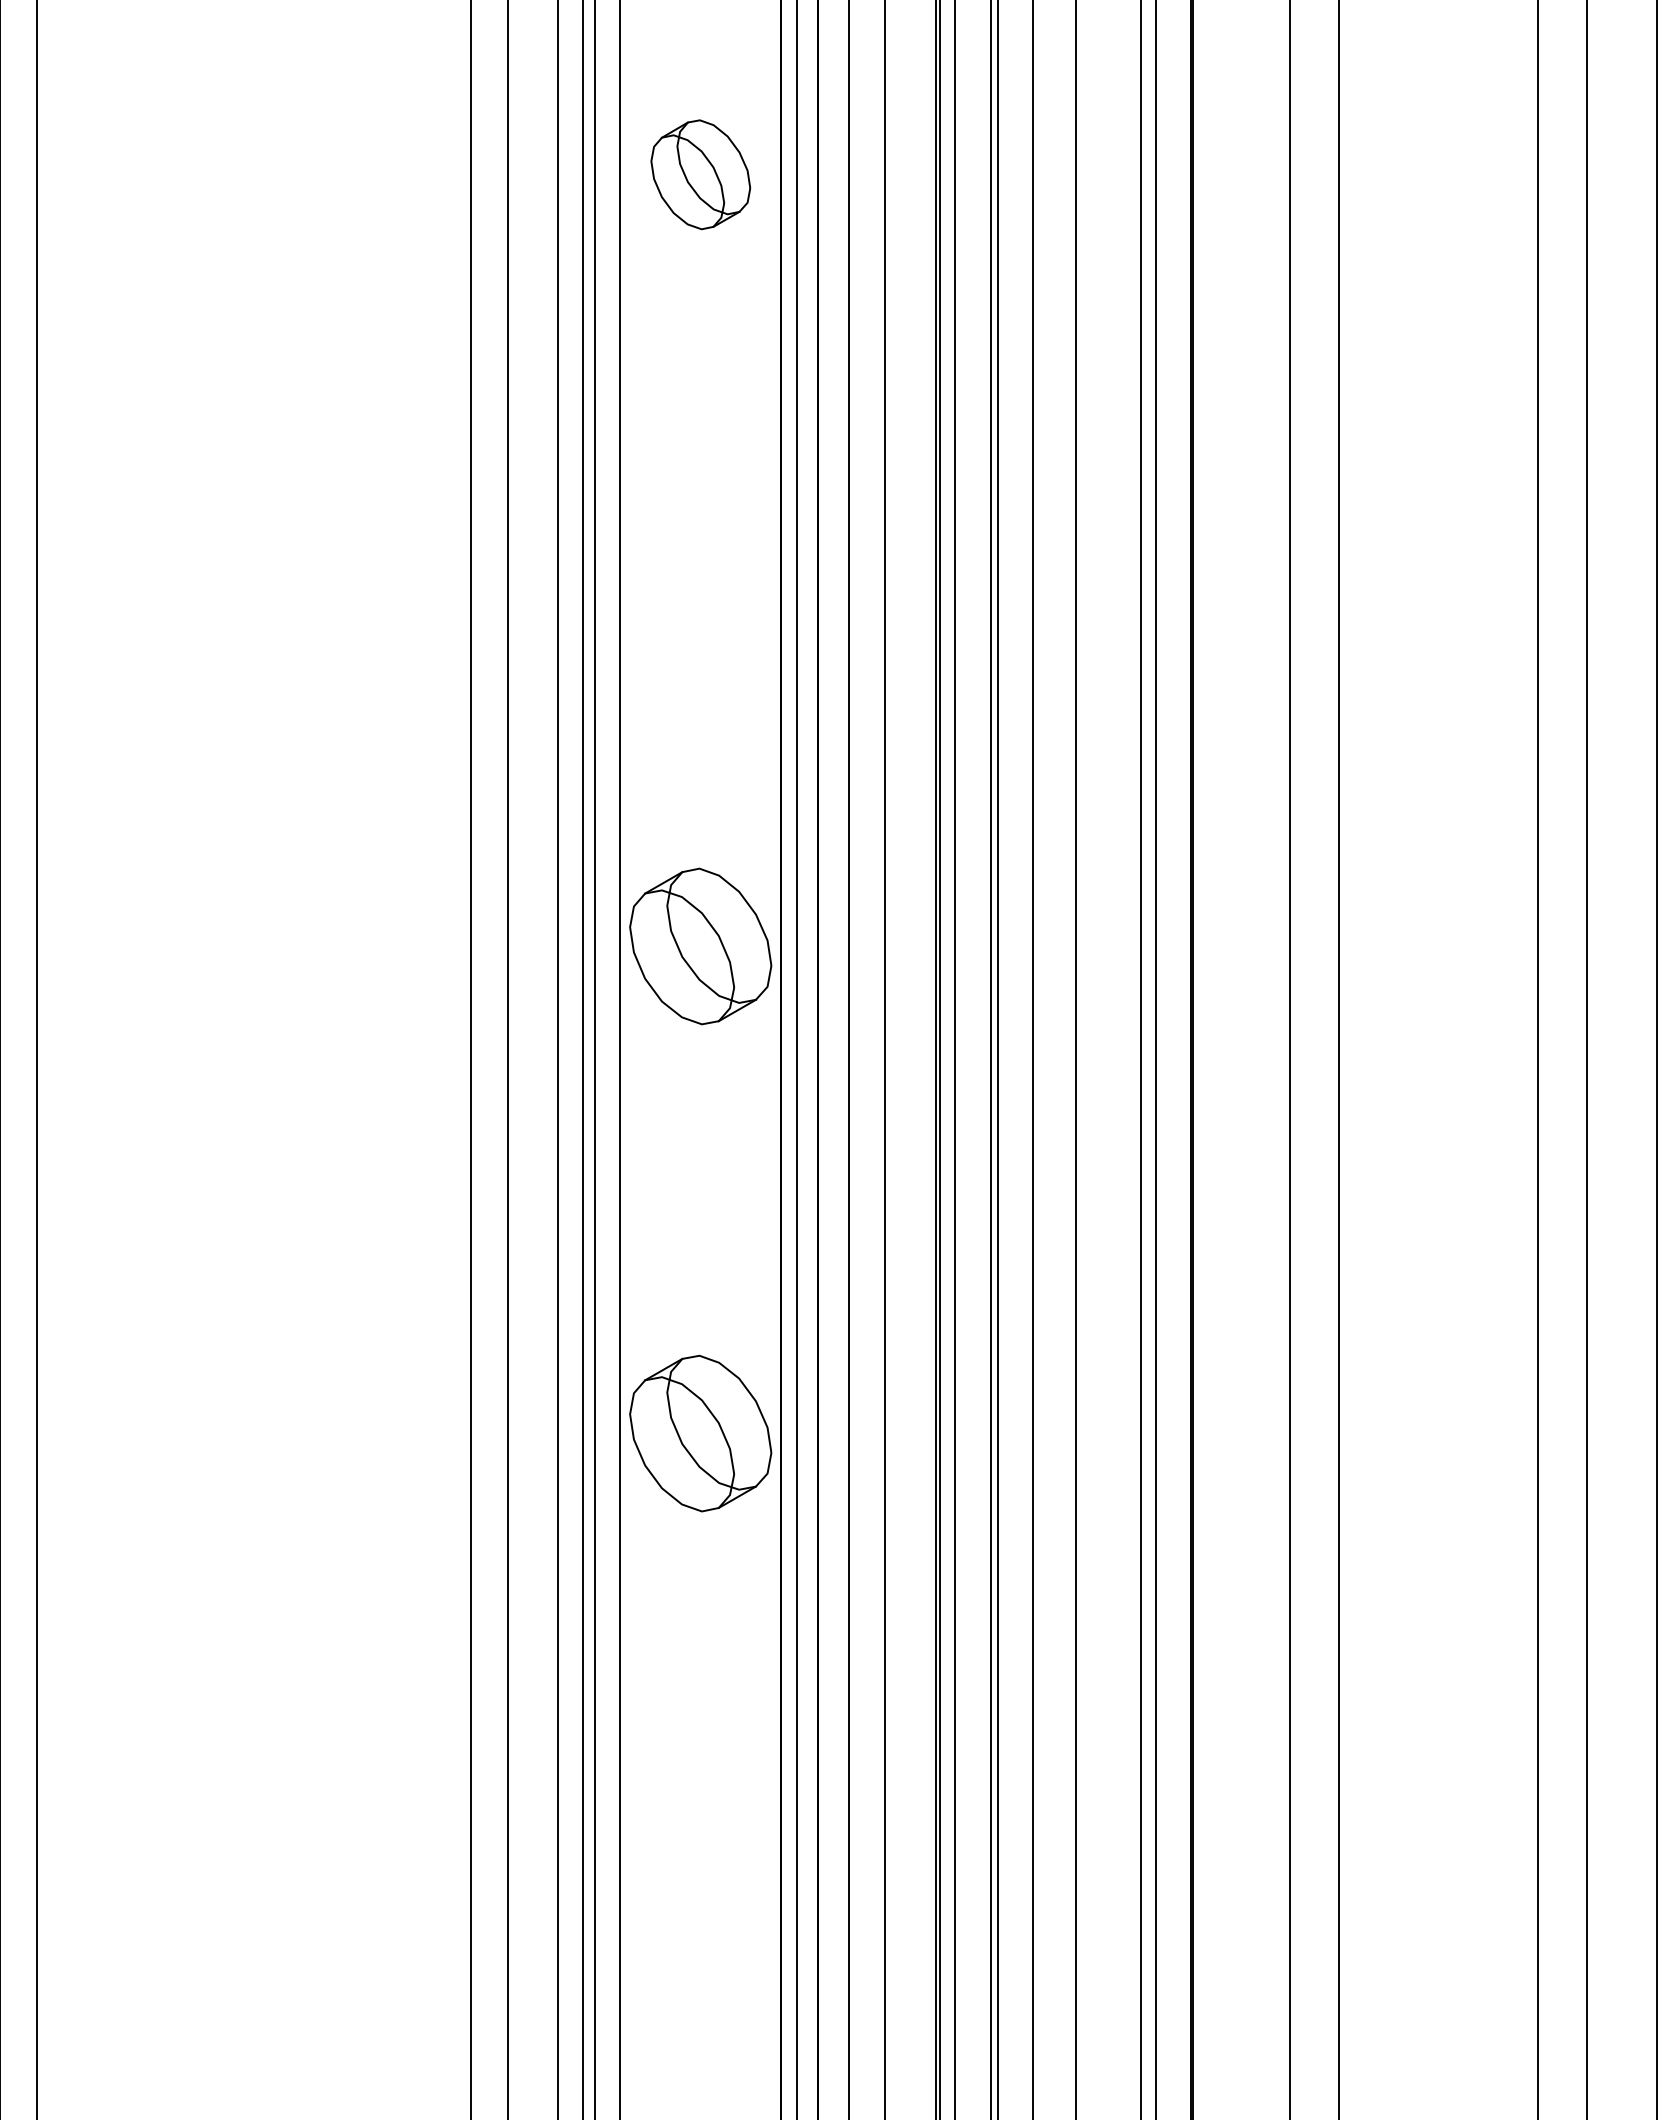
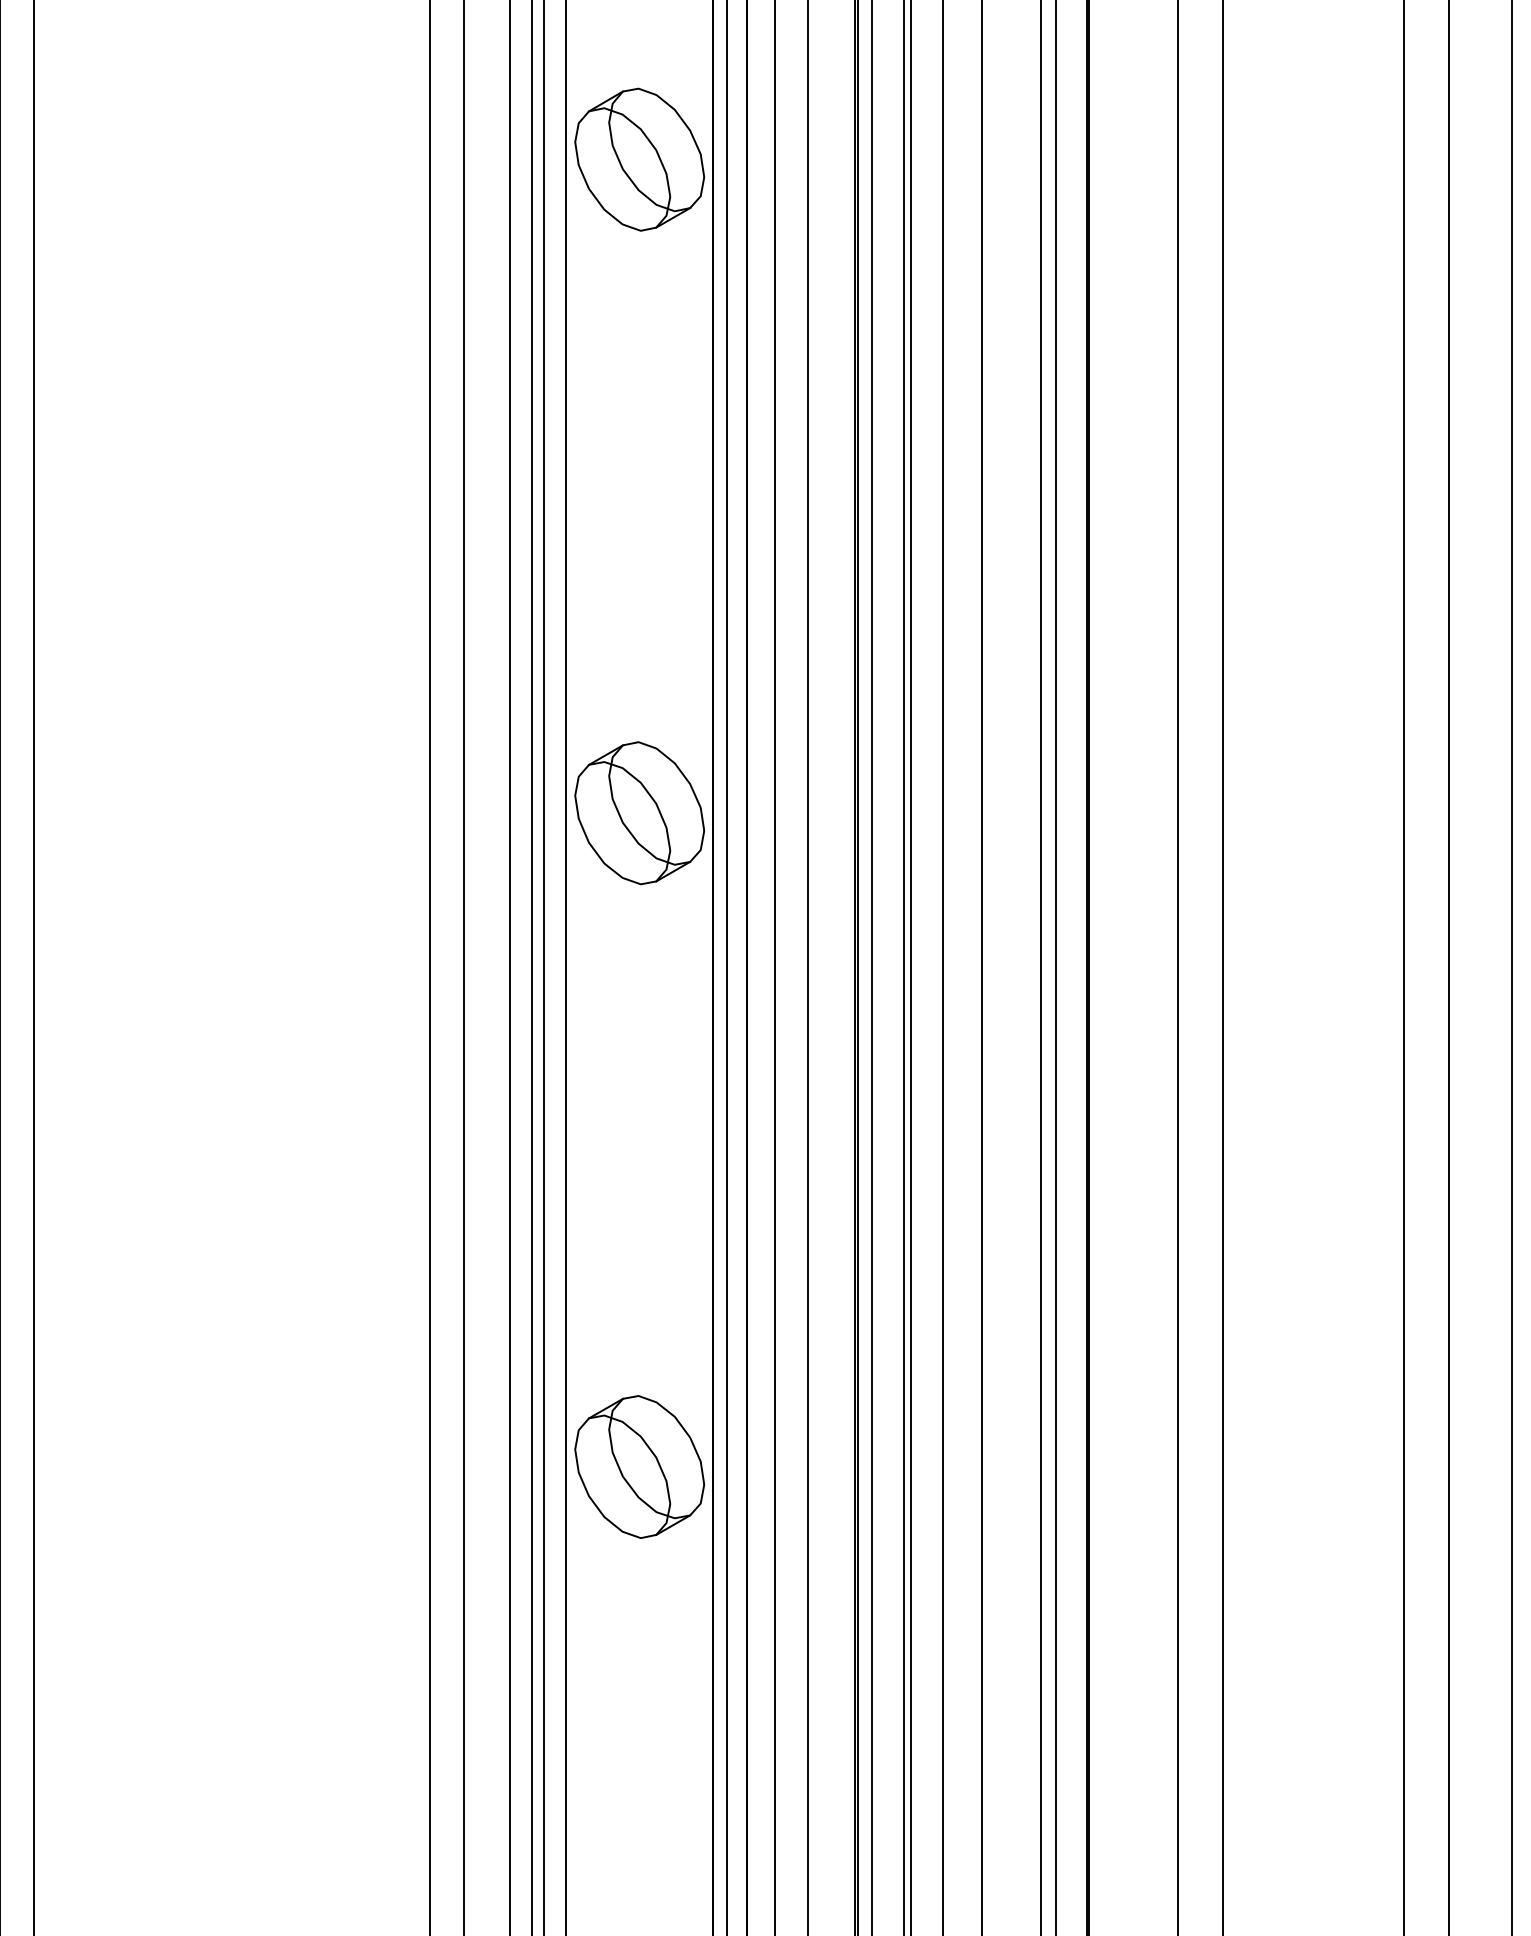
part: (700, 174) -> (639, 159), size x1.43
part: (700, 946) -> (639, 813), moved
part: (700, 1433) -> (639, 1466), moved

